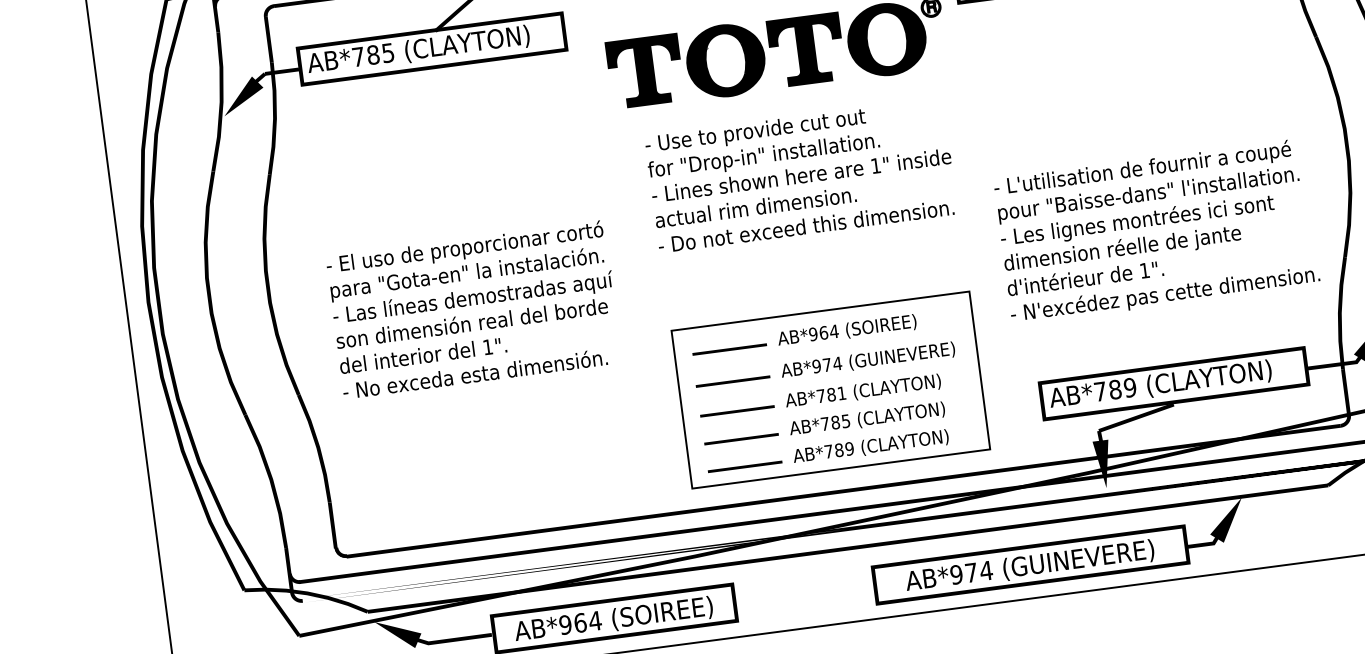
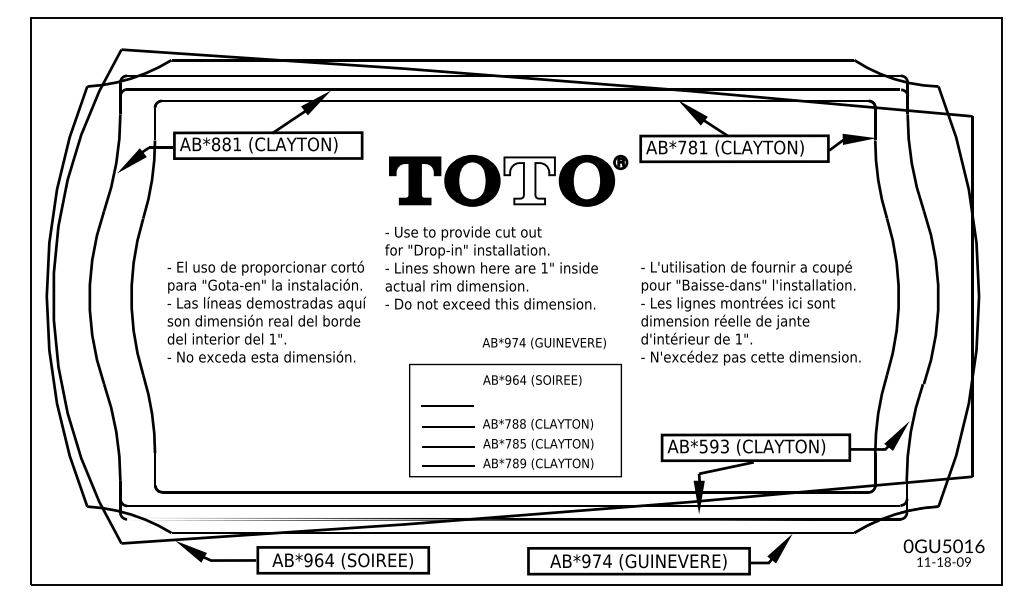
fill: (806, 49) -> (529, 180), removed
text: (373, 55) -> (226, 144), AB*785 -> AB*881
text: (801, 174) -> (491, 267), moved
text: (1156, 231) -> (750, 312), moved
text: (473, 309) -> (266, 311), moved
line: (729, 348) -> (448, 382), removed
text: (867, 360) -> (543, 343), moved
text: (1114, 389) -> (713, 446), AB*789 -> AB*593
text: (841, 392) -> (522, 423), AB*781 -> AB*788

